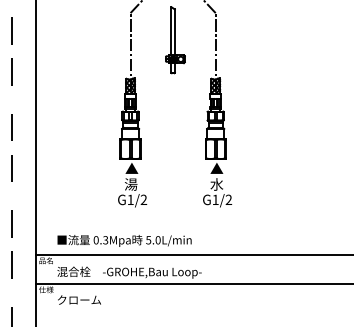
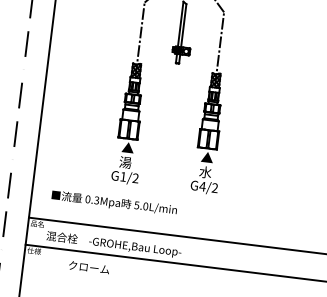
text: (215, 199) -> (202, 186), G1/2 -> G4/2
text: (124, 240) -> (114, 202), moved
text: (79, 299) -> (89, 267), moved

